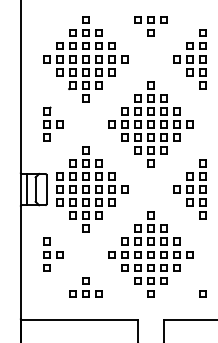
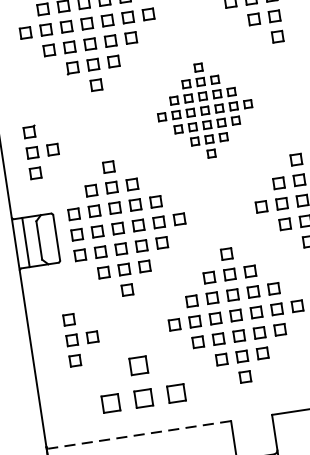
part: (53, 123) -> (42, 149), moved
part: (150, 124) -> (204, 110), size x0.7
part: (85, 287) -> (140, 382), size x1.6
line: (80, 319) -> (140, 434), solid -> dashed

